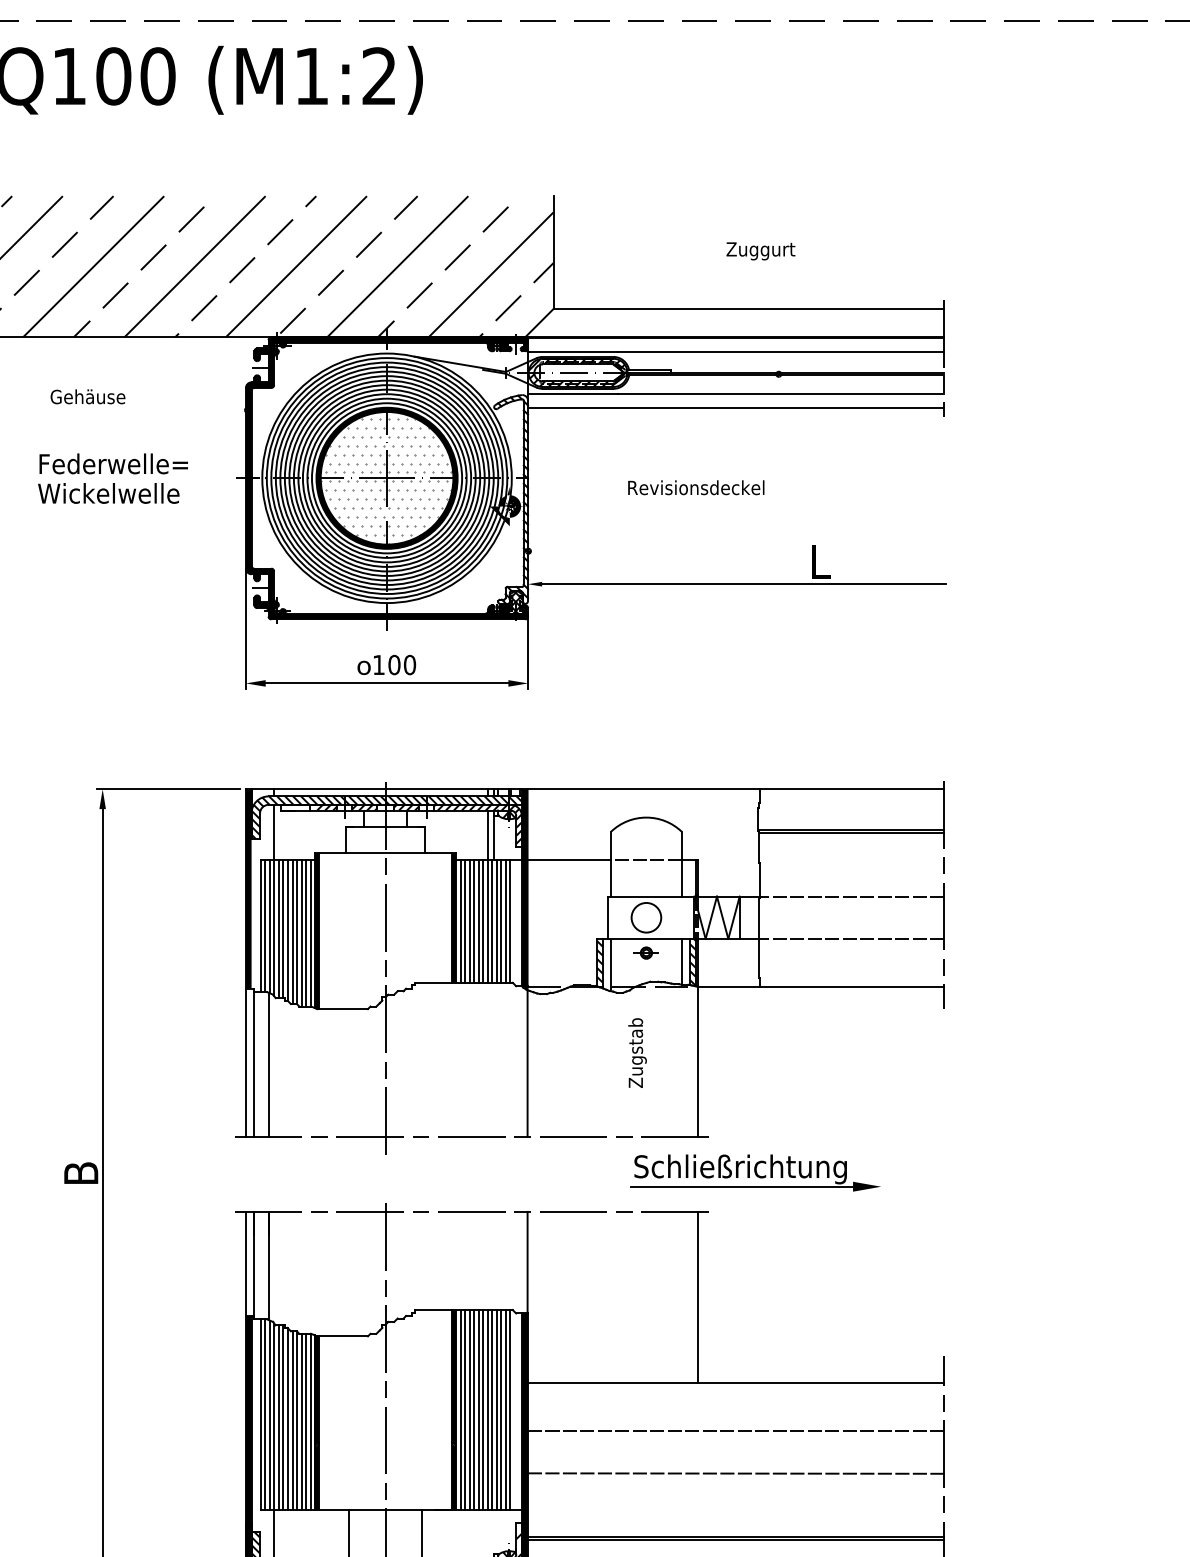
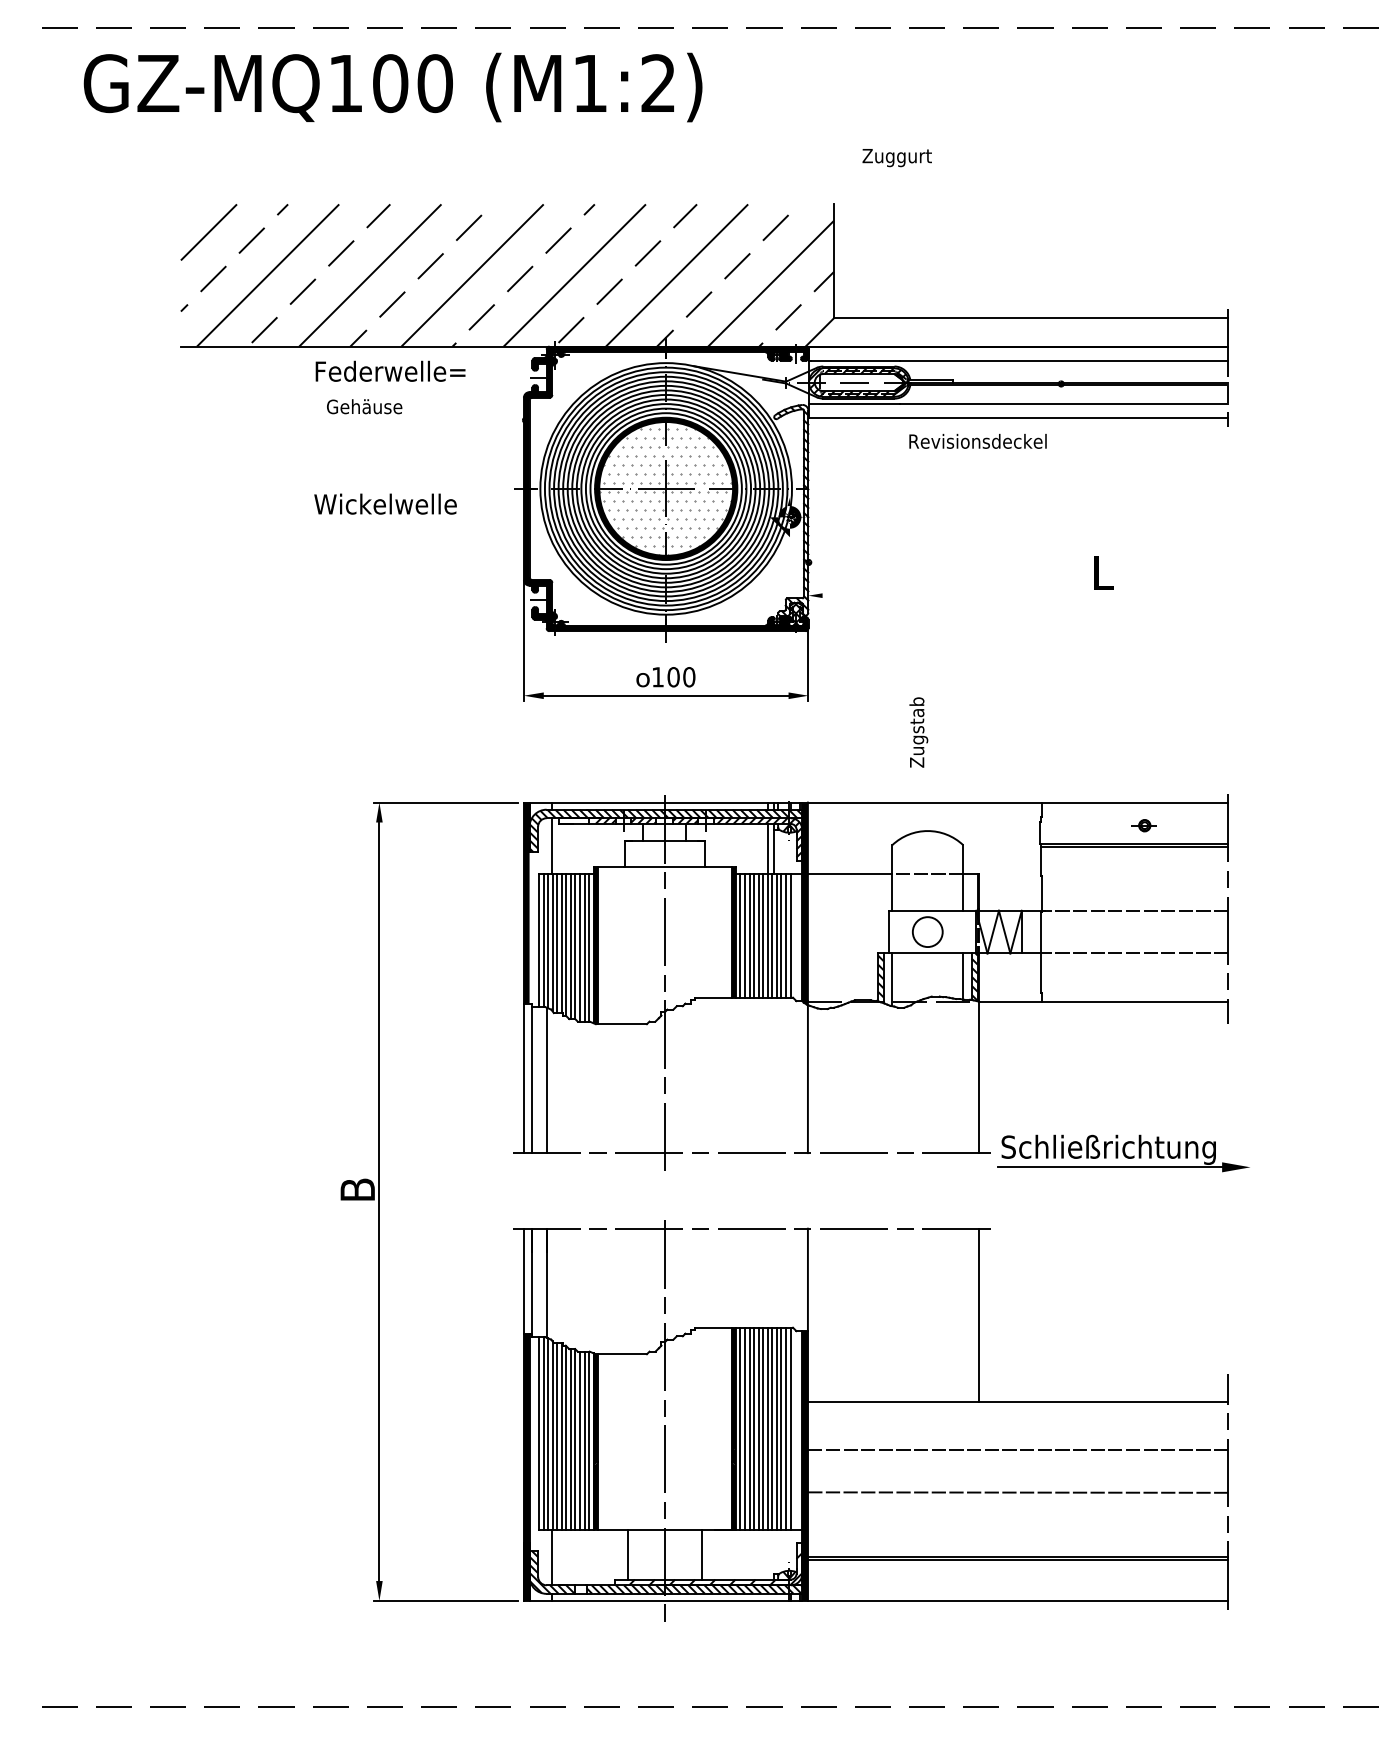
text: (760, 251) -> (896, 158), moved
text: (113, 463) -> (390, 370), moved
text: (695, 486) -> (977, 440), moved
line: (743, 584) -> (1025, 595), removed
part: (645, 952) -> (1143, 825), moved
text: (637, 1053) -> (918, 732), moved
part: (755, 1173) -> (1123, 1153), moved

